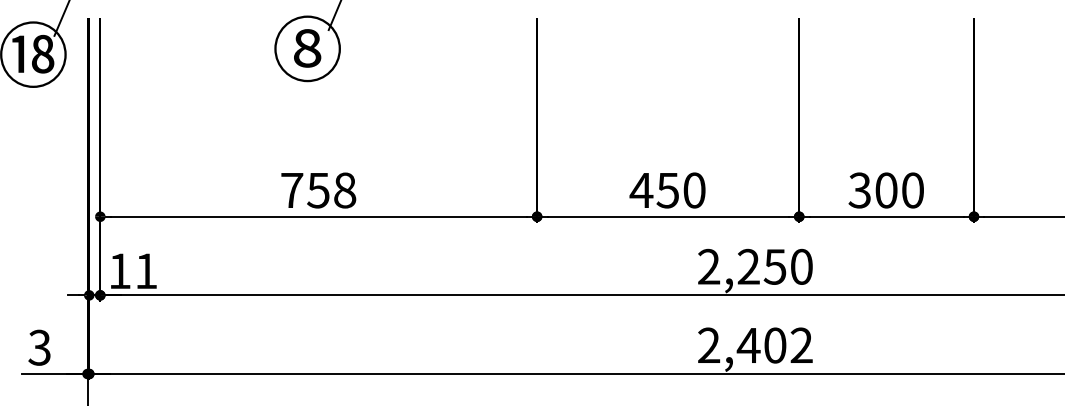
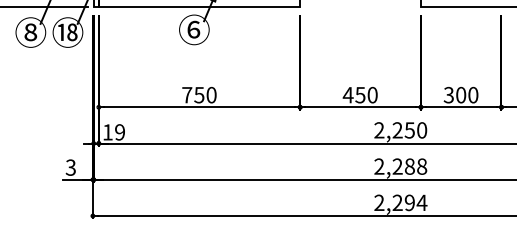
text: (305, 47) -> (193, 29), ⑧ -> ⑥
text: (344, 191) -> (211, 95), 758 -> 750
text: (145, 271) -> (119, 132), 11 -> 19
text: (774, 345) -> (409, 166), 2,402 -> 2,288

